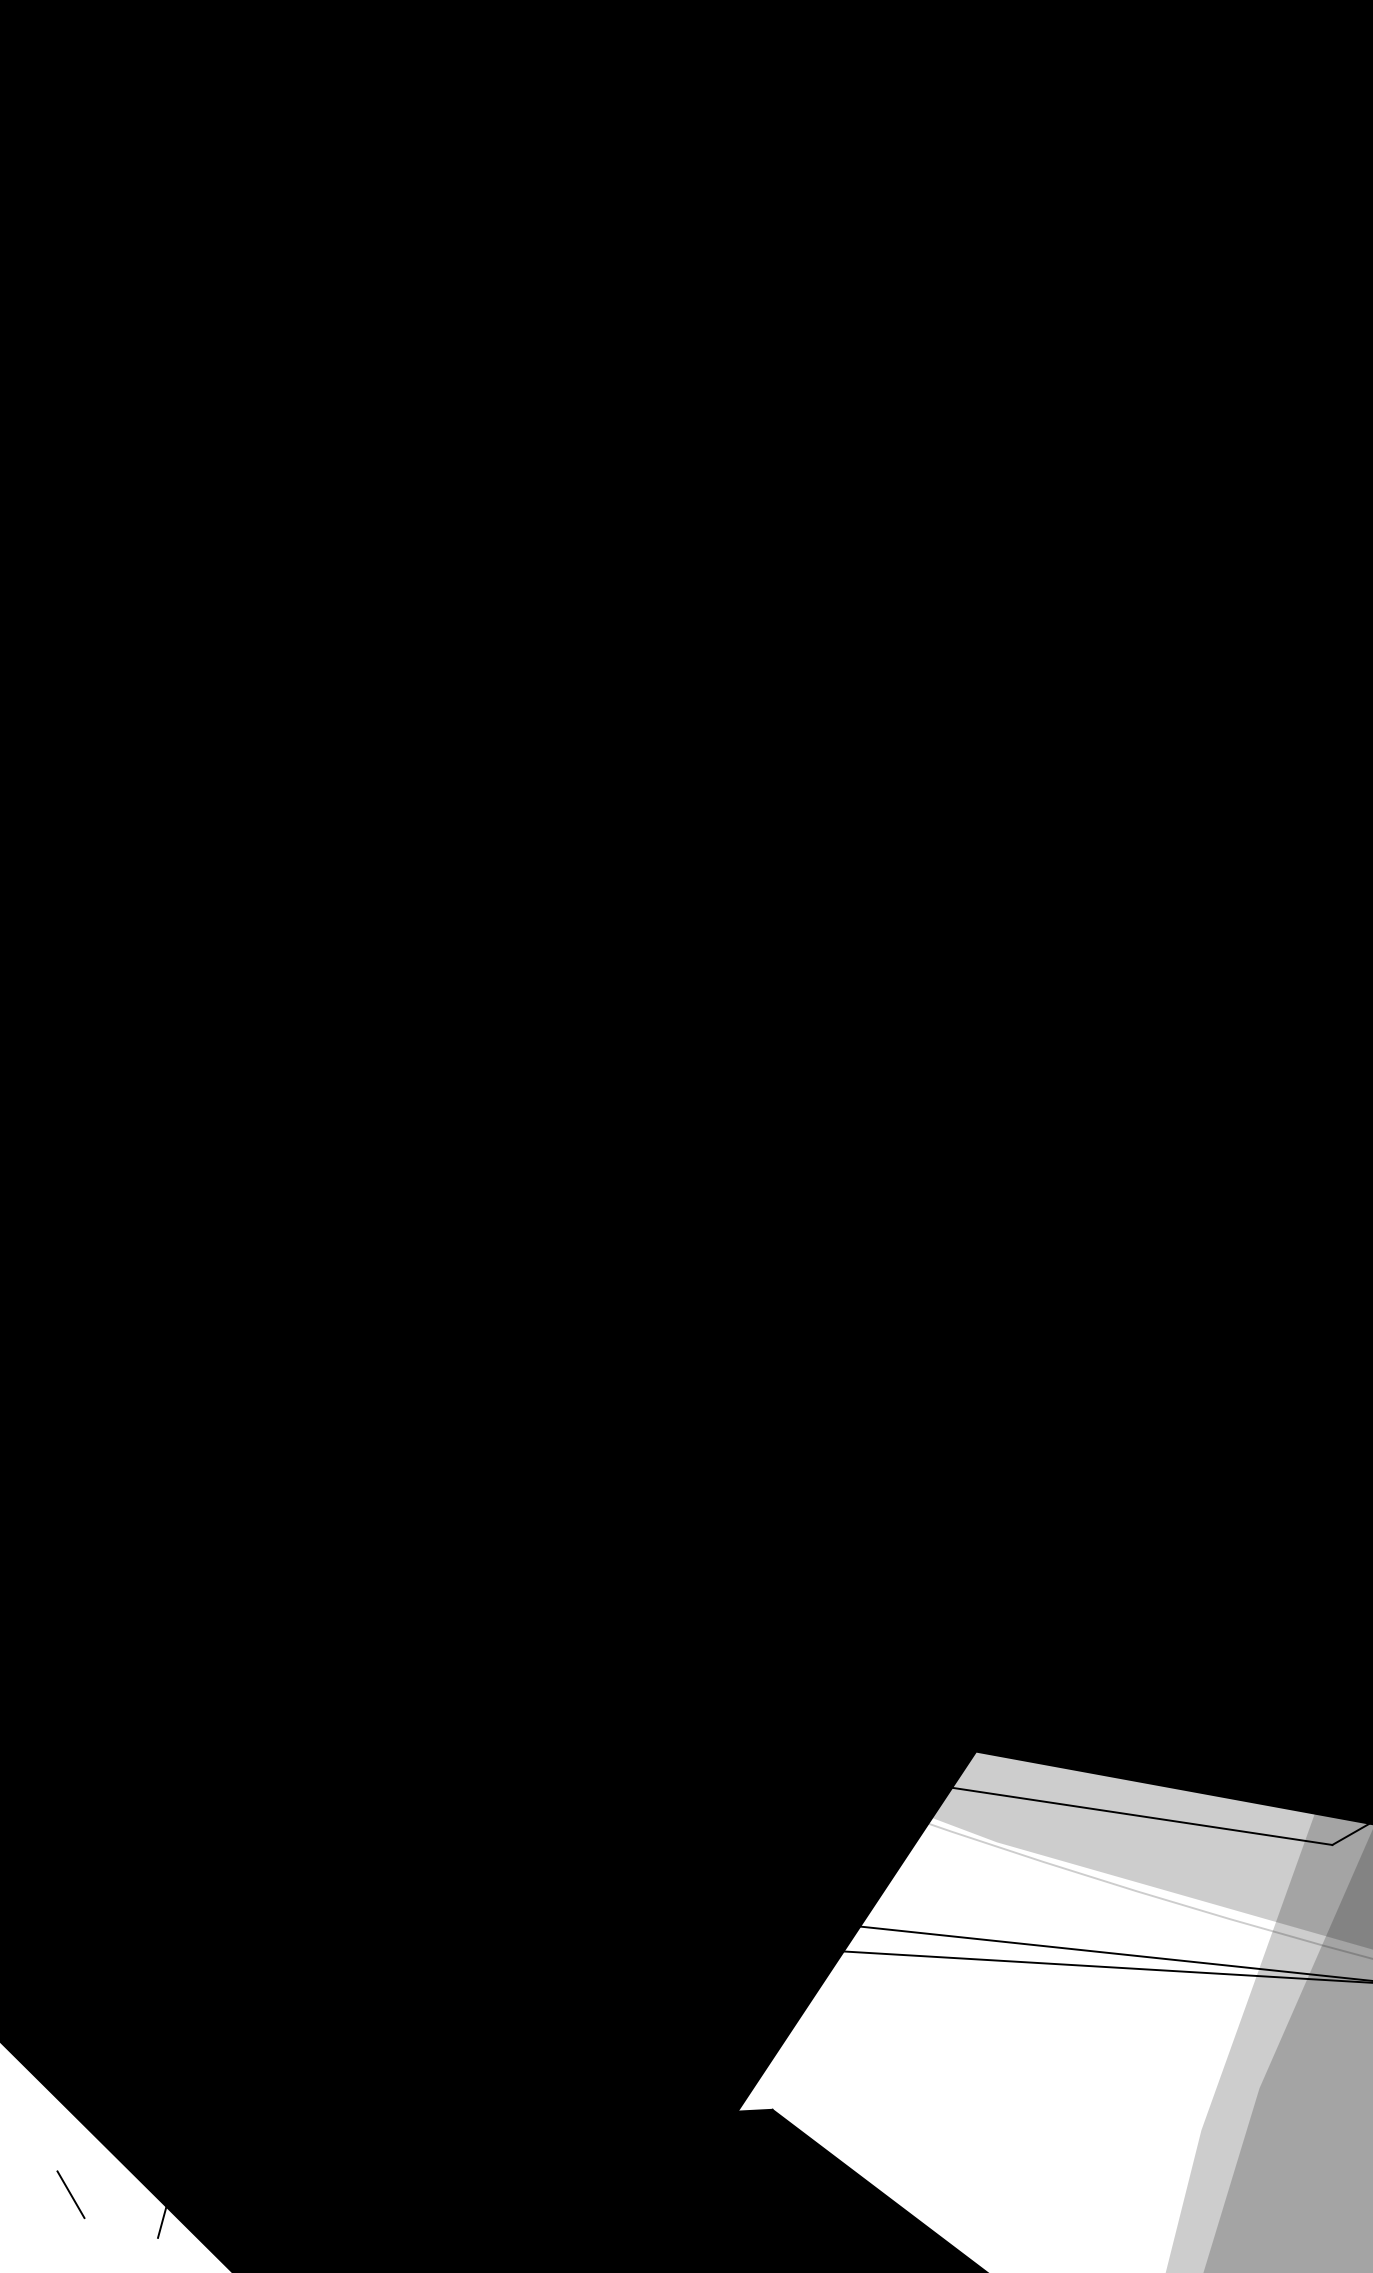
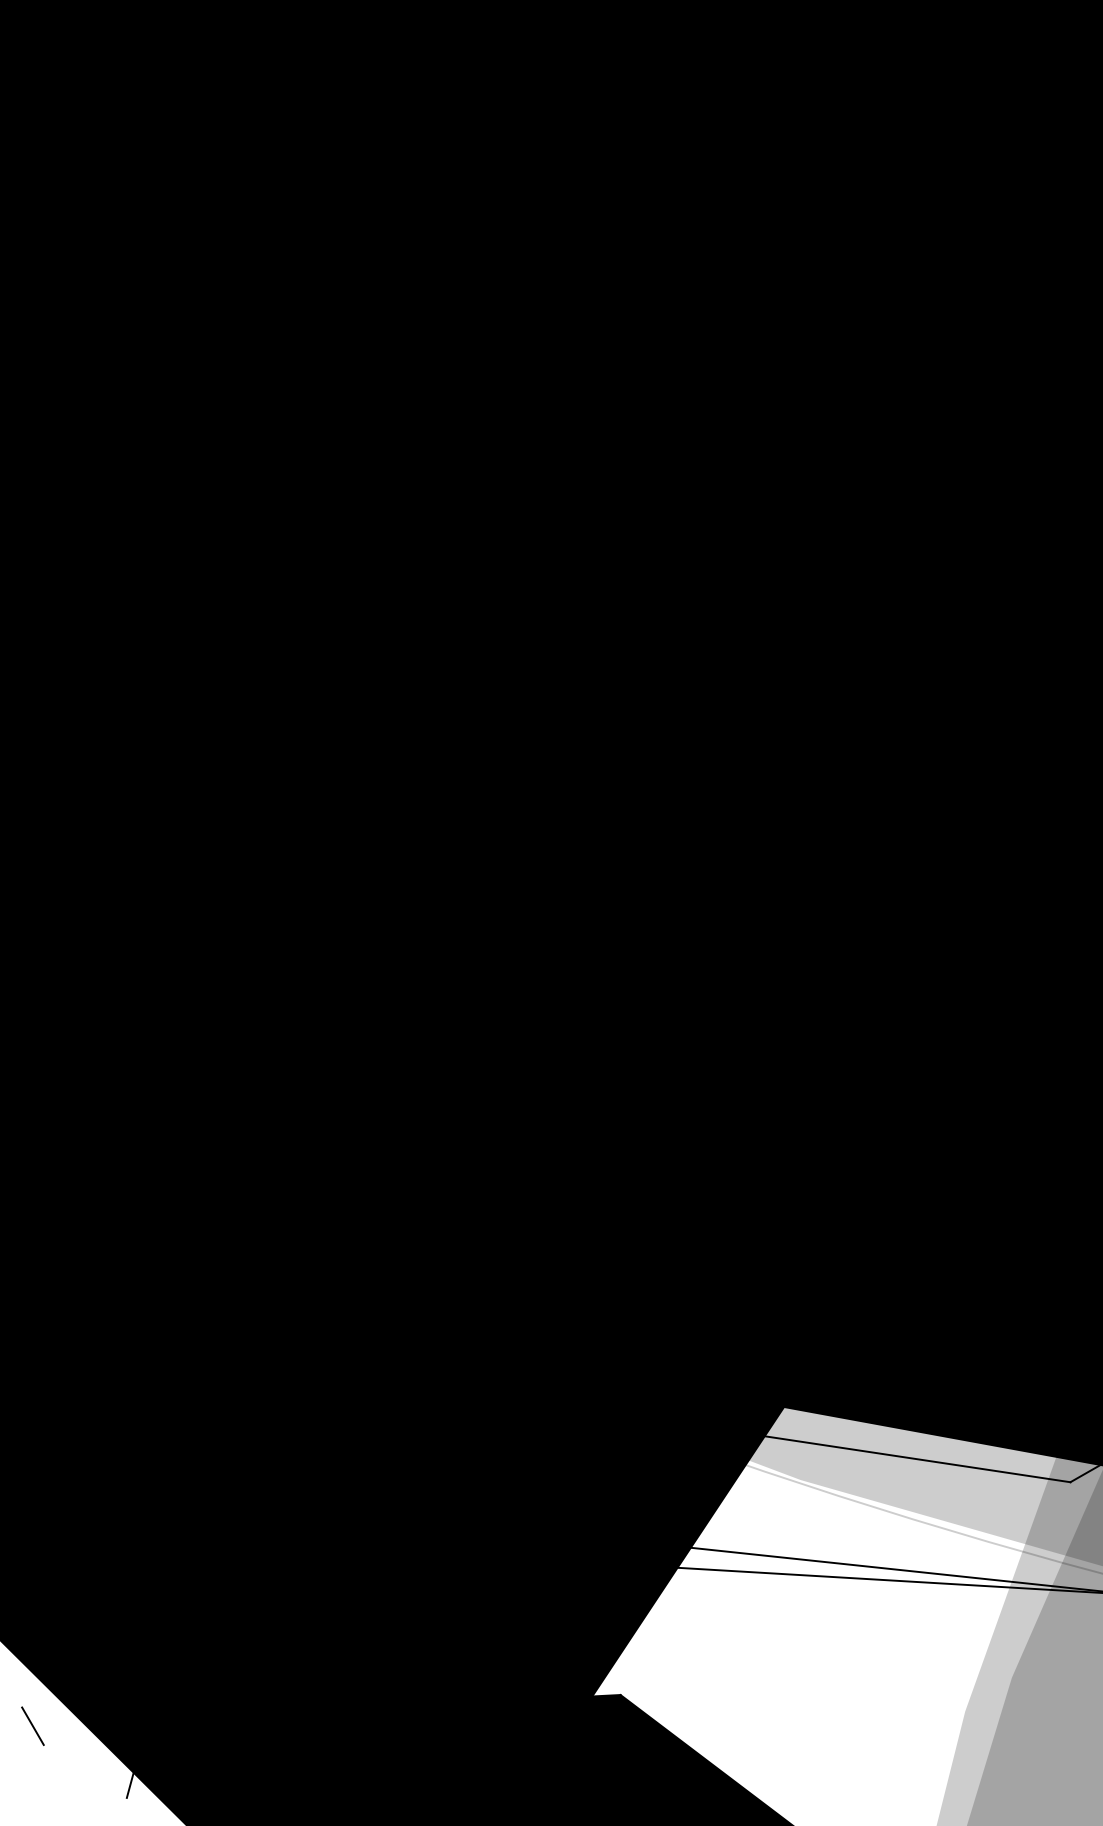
line: (70, 2193) -> (32, 1725), moved

